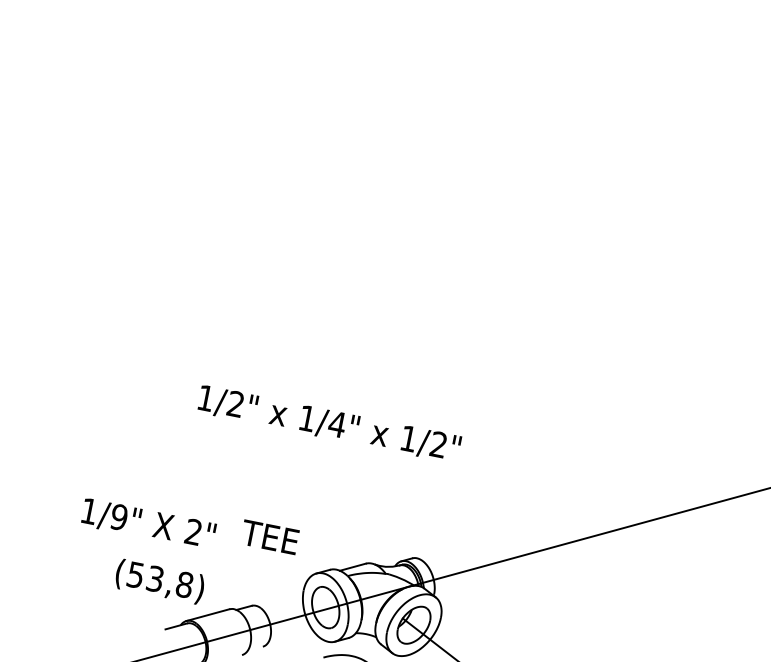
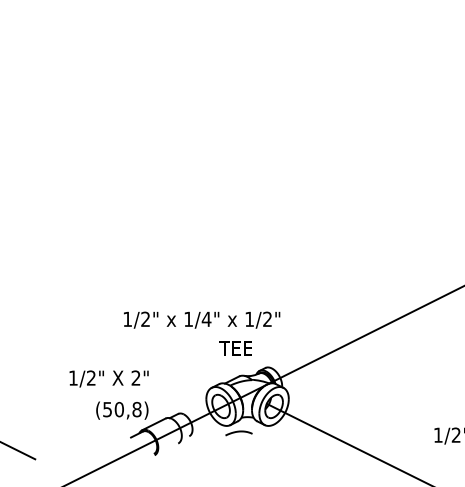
text: (330, 423) -> (202, 319), moved
text: (117, 515) -> (90, 377), 1/9" -> 1/2"
text: (269, 537) -> (235, 348), moved
text: (153, 578) -> (118, 409), (53,8) -> (50,8)

